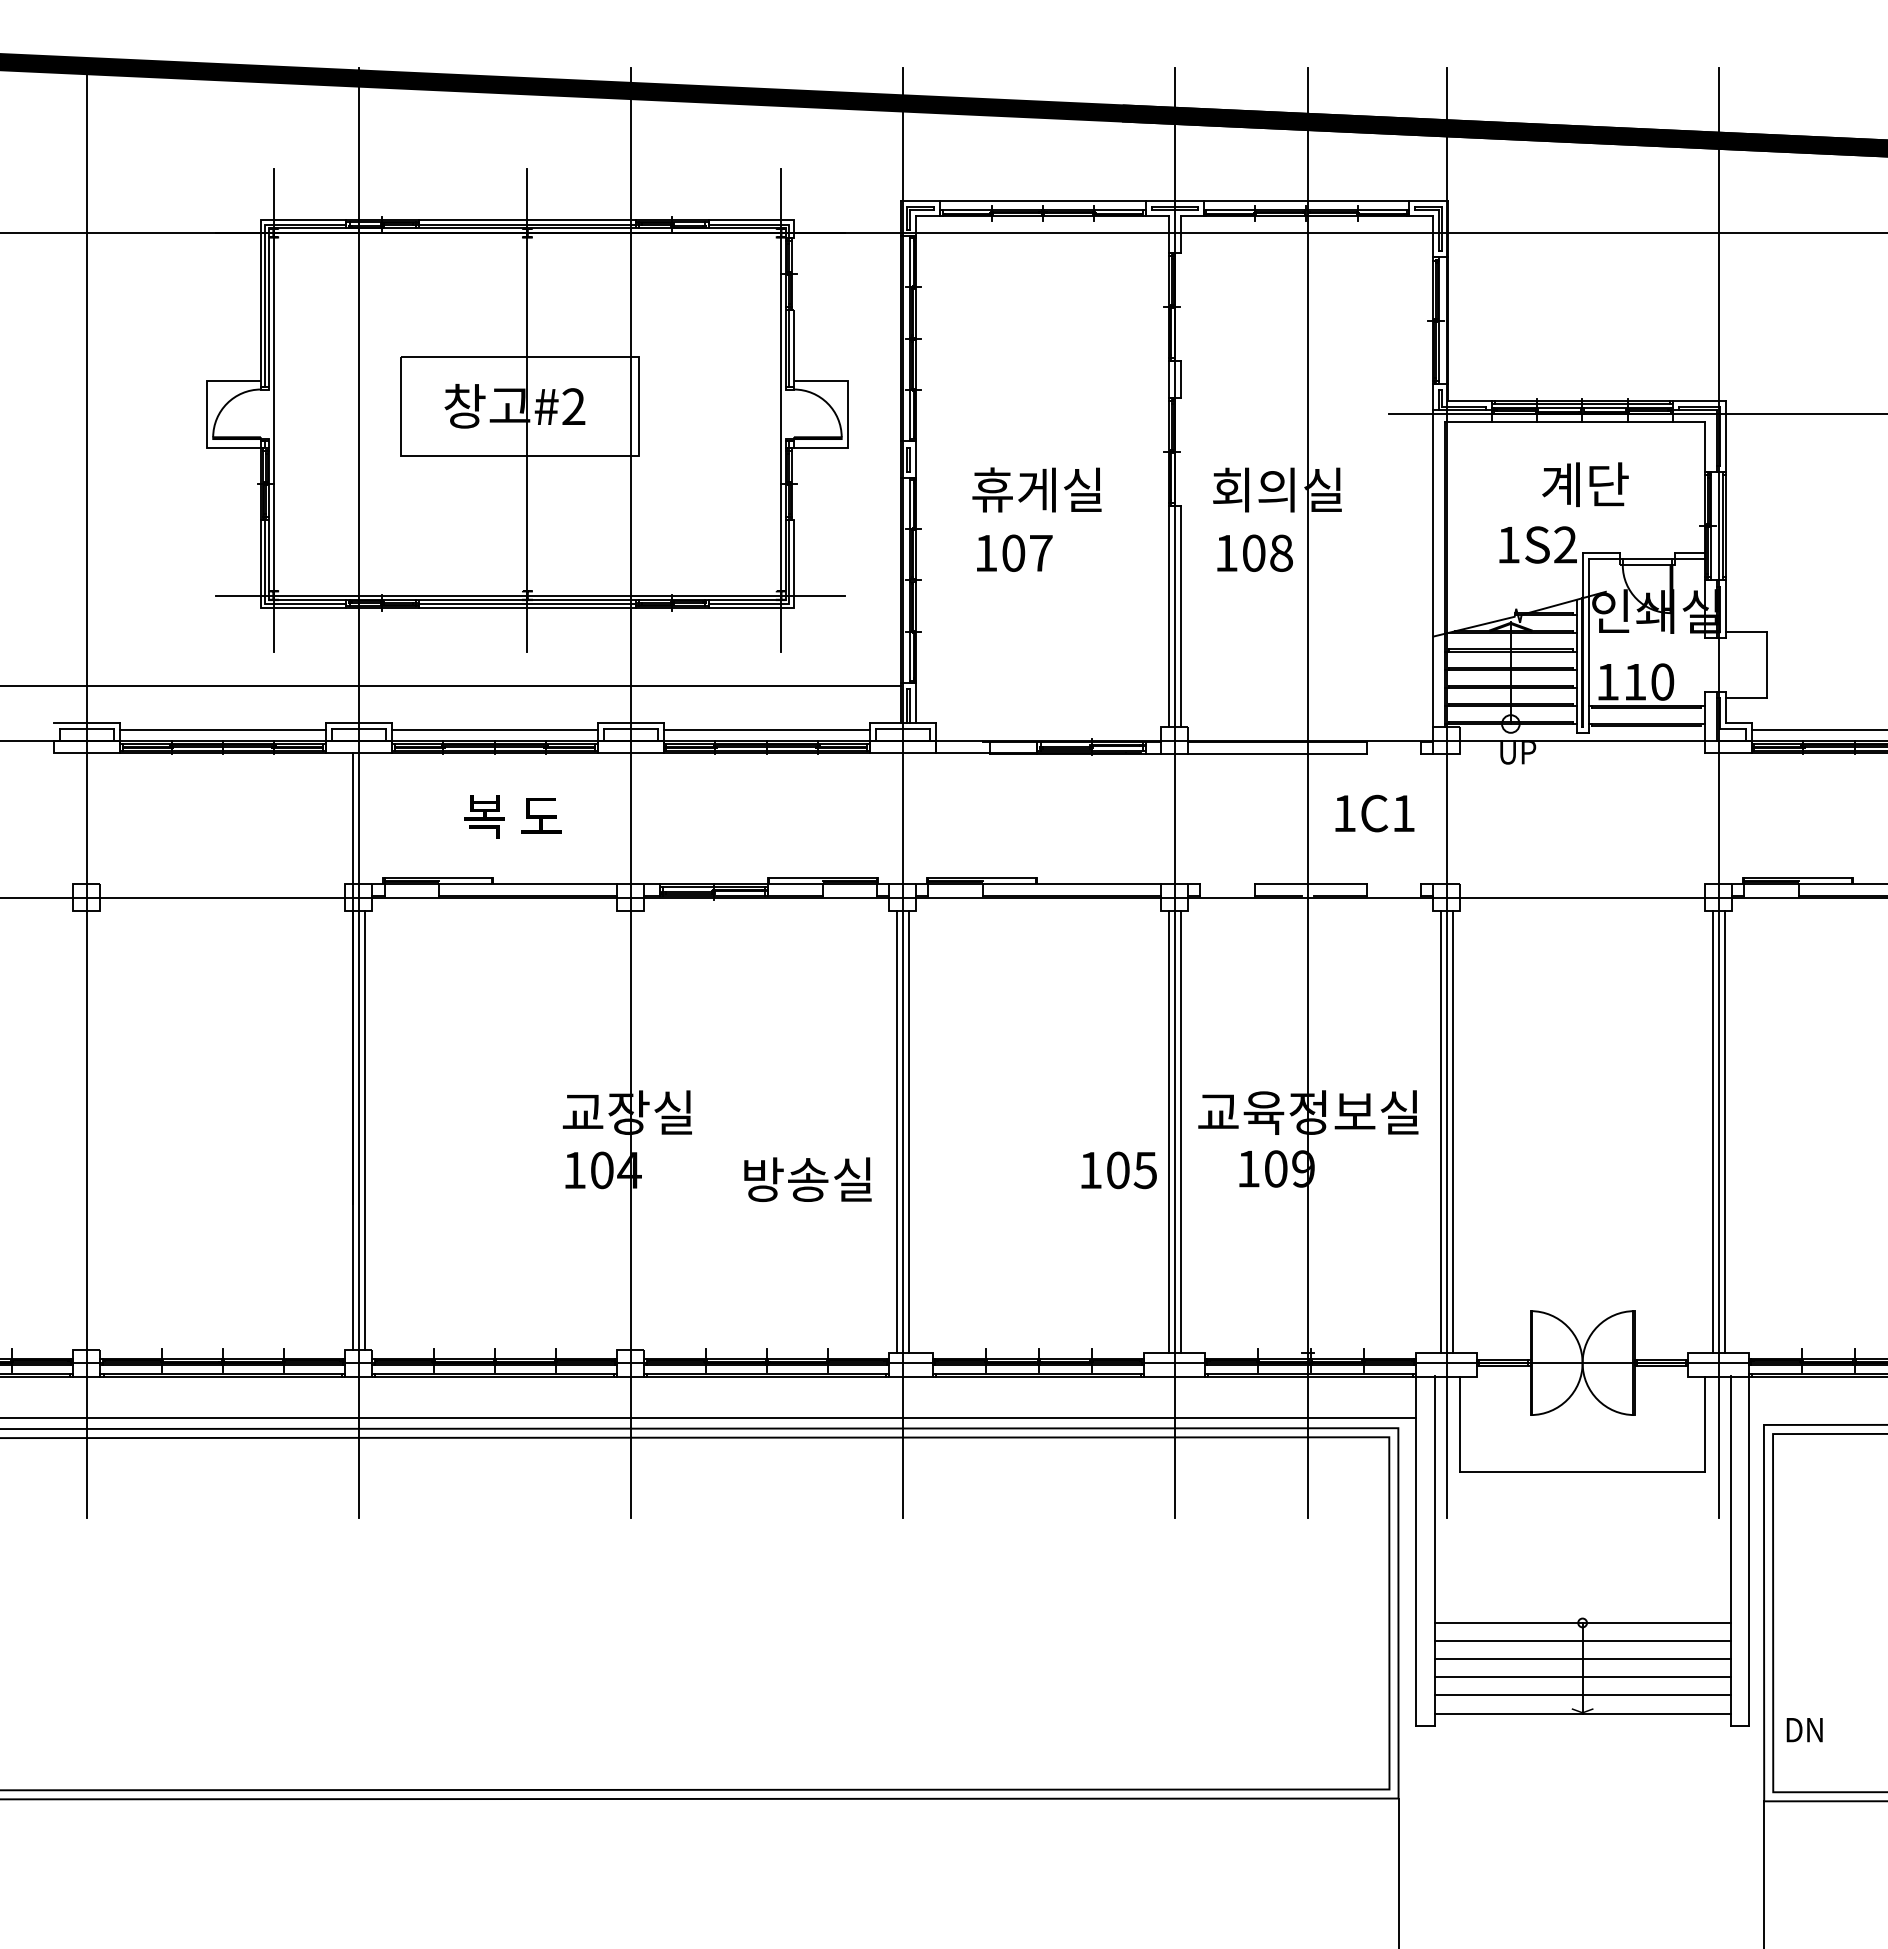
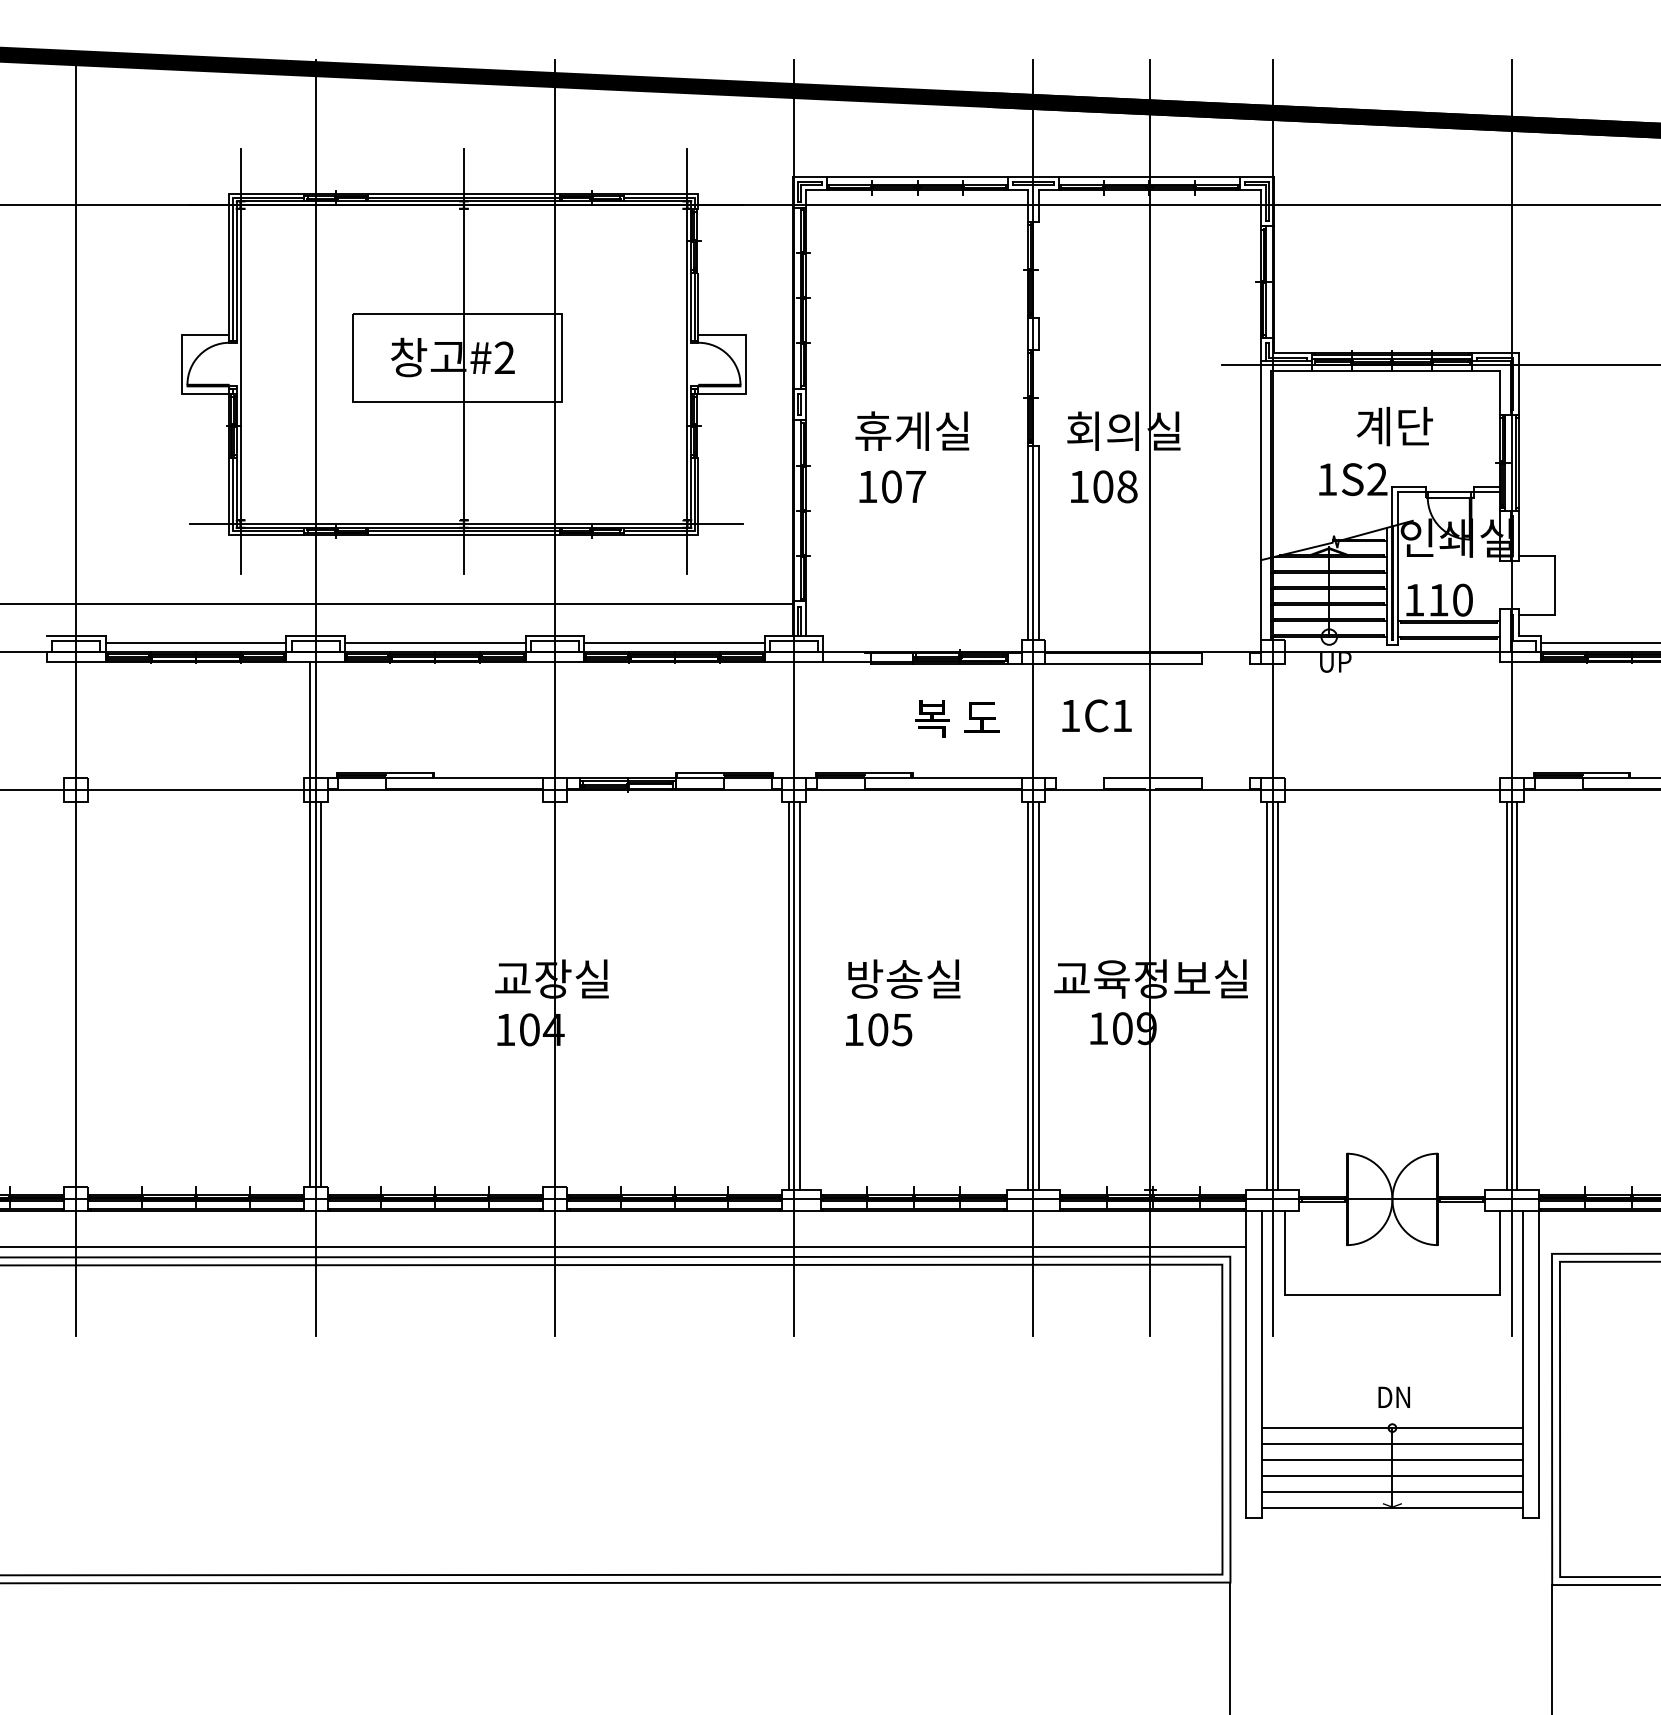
text: (1374, 813) -> (1096, 715), moved
text: (512, 816) -> (956, 718), moved
text: (1118, 1170) -> (878, 1029), moved
text: (807, 1179) -> (903, 978), moved
text: (1804, 1730) -> (1394, 1397), moved

